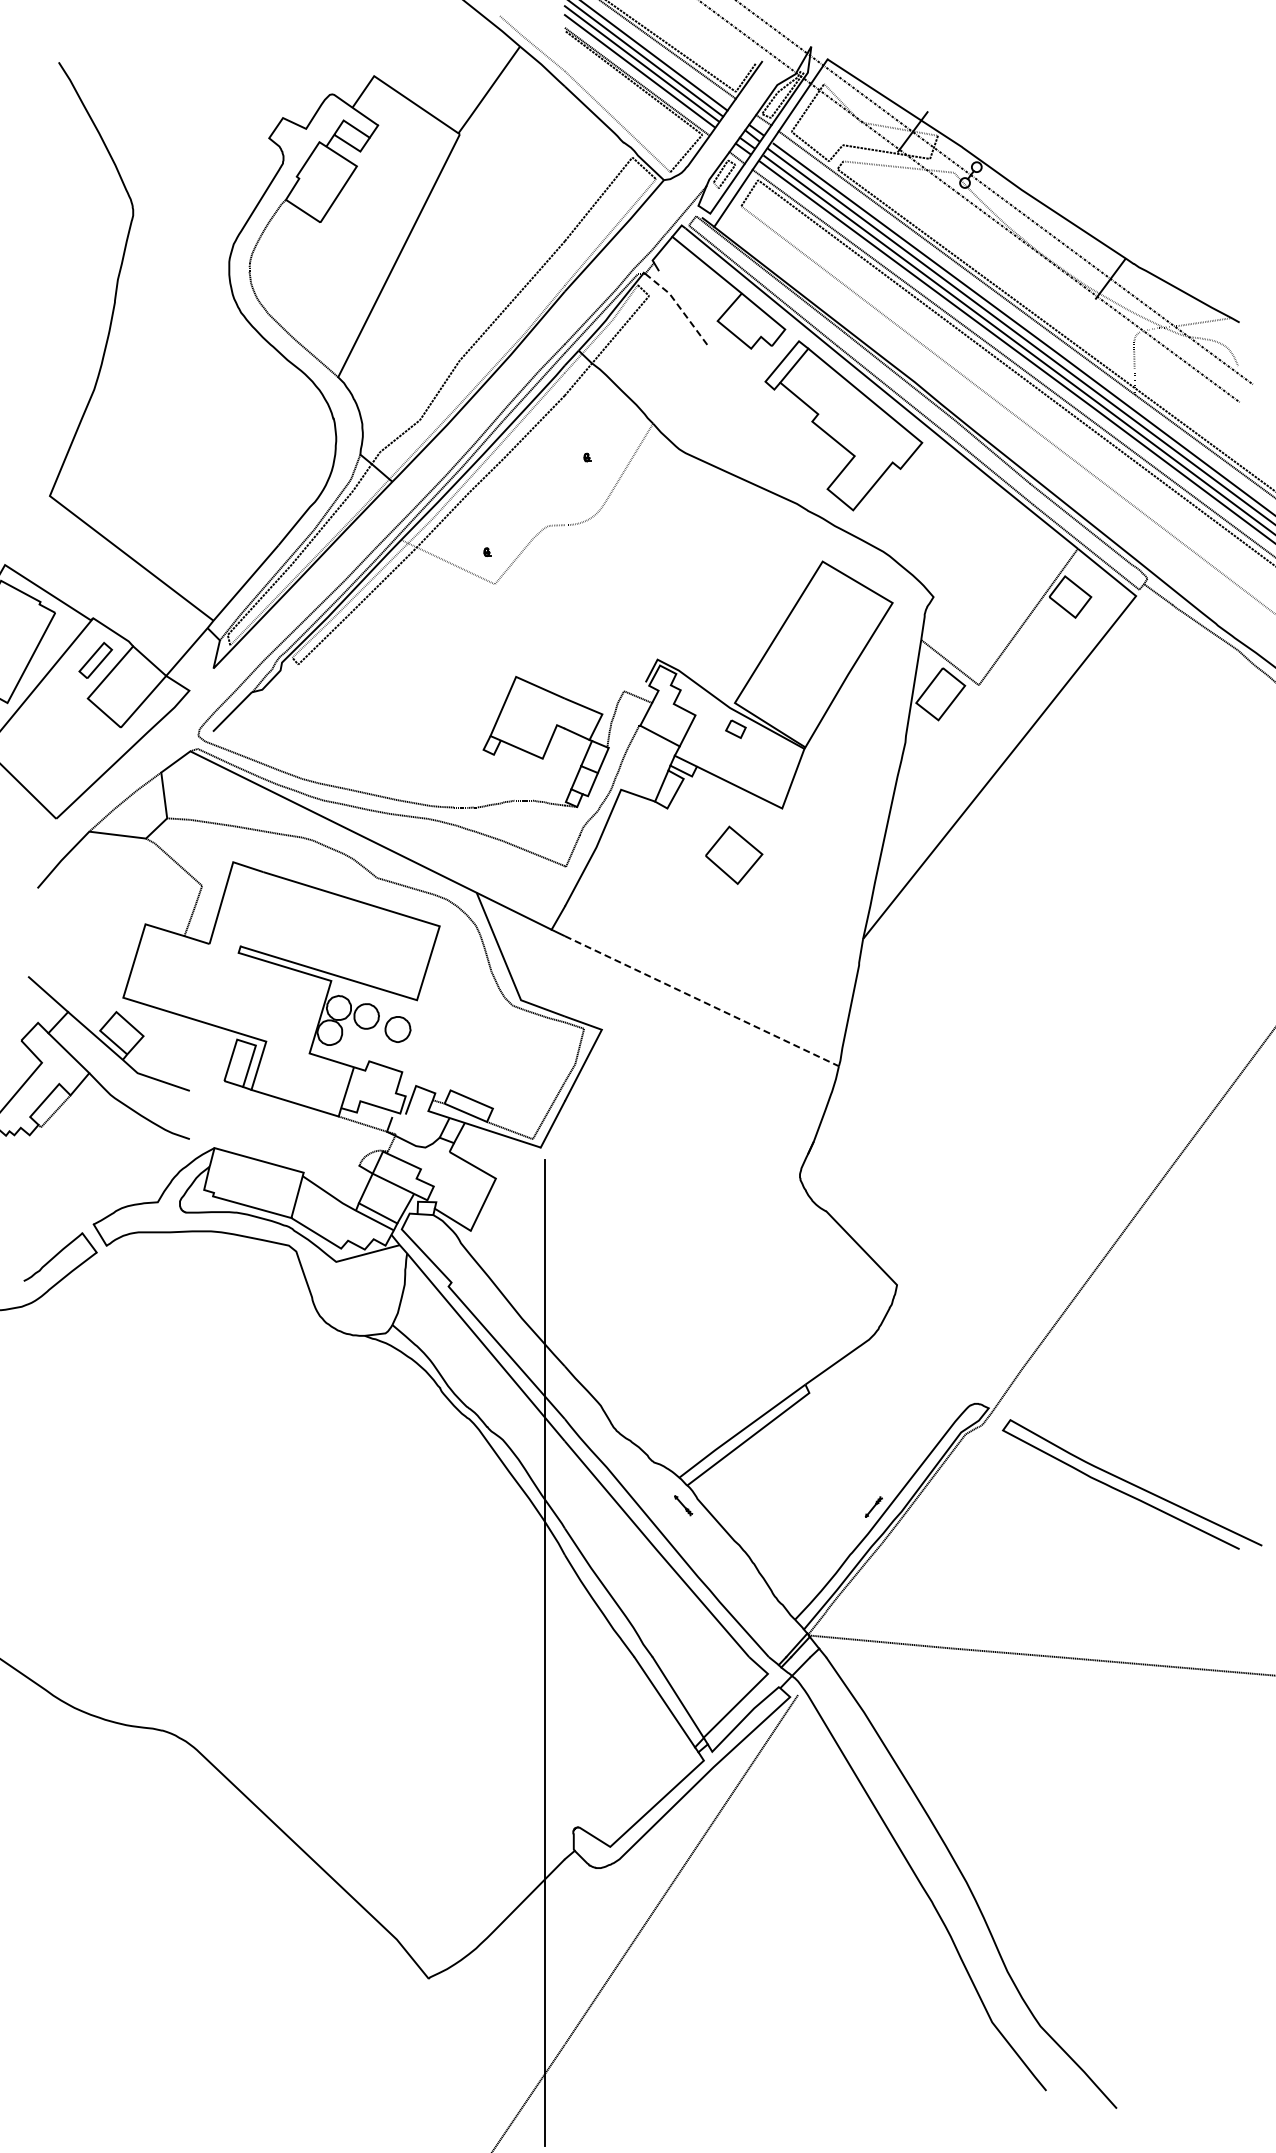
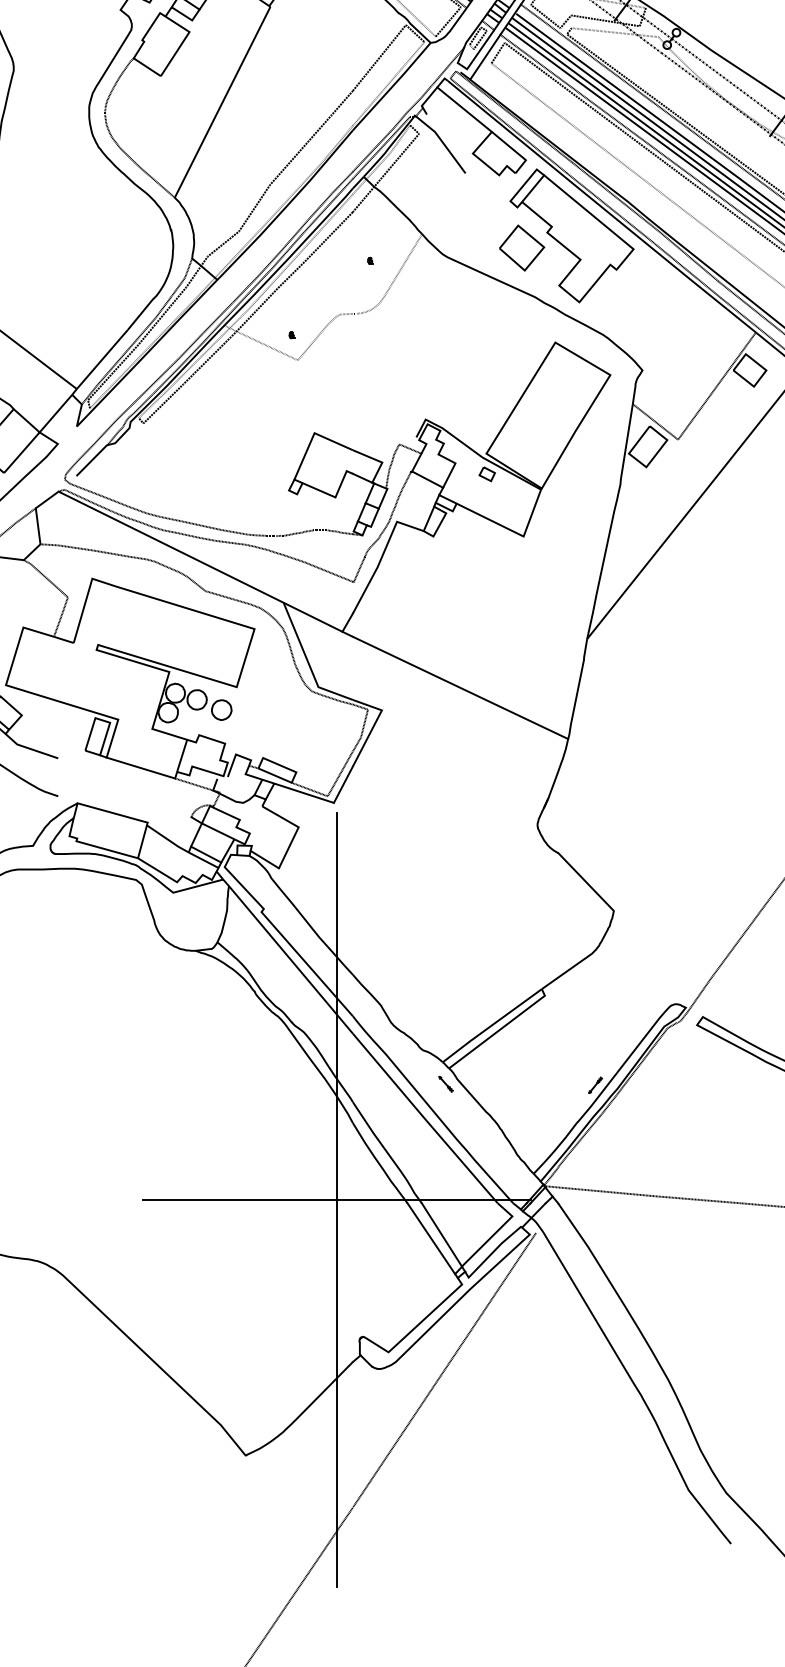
line: (679, 307) -> (442, 142), dashed -> solid
part: (734, 854) -> (522, 247), moved
line: (701, 1001) -> (460, 688), dashed -> solid
line: (544, 1652) -> (336, 1199), added

